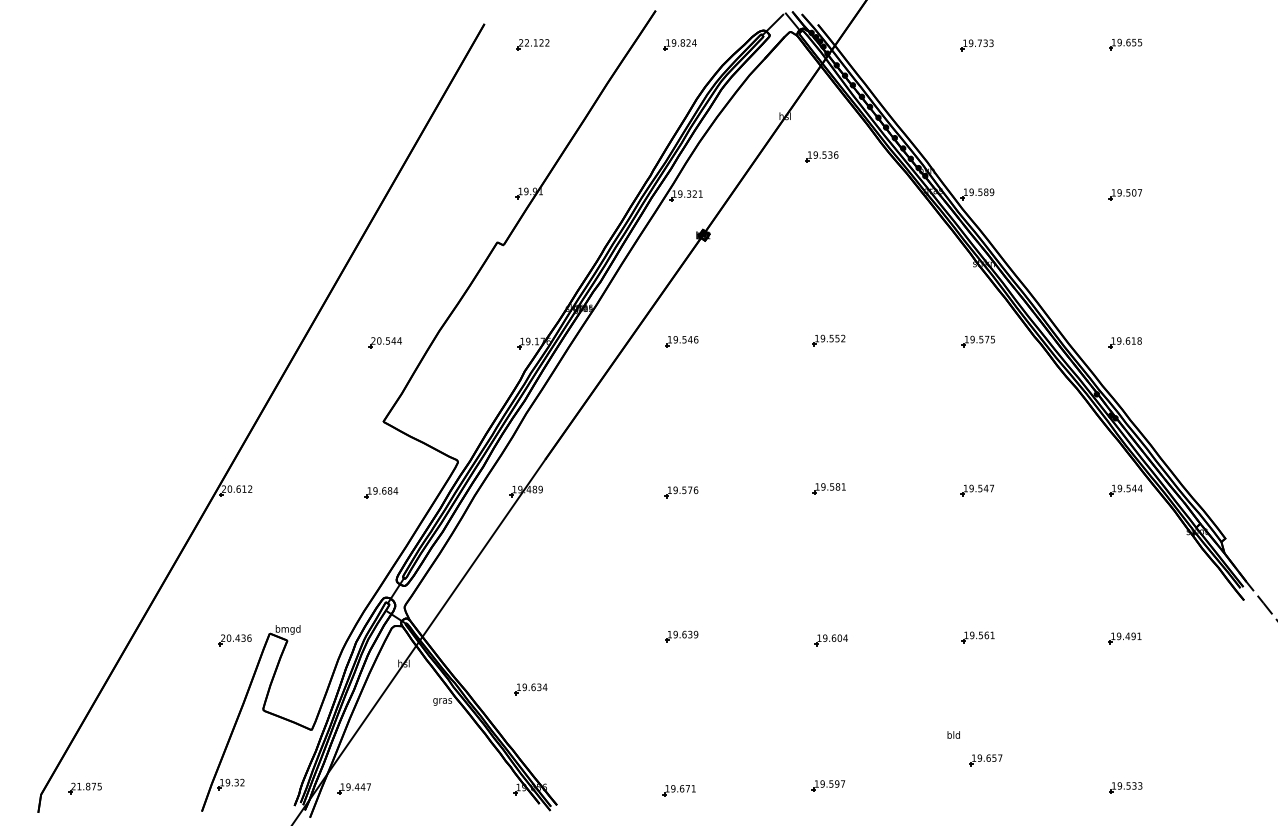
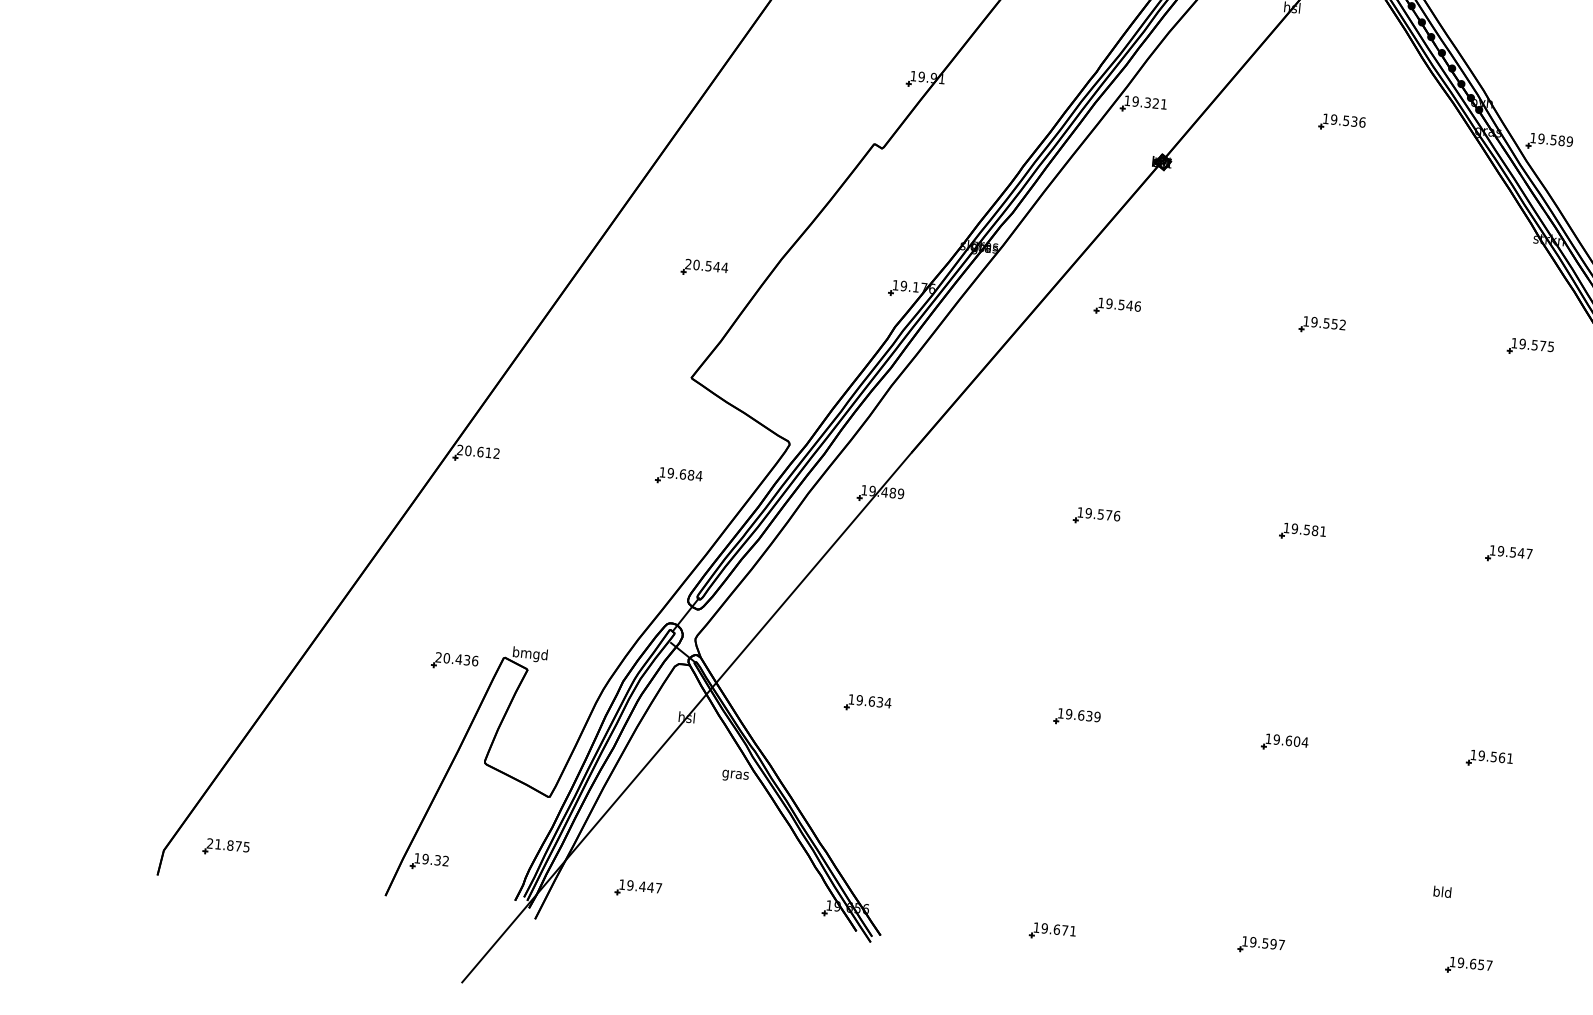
part: (821, 156) -> (1341, 122), moved
part: (530, 689) -> (867, 704), moved
part: (985, 760) -> (1468, 966), moved
part: (353, 788) -> (637, 888), moved

